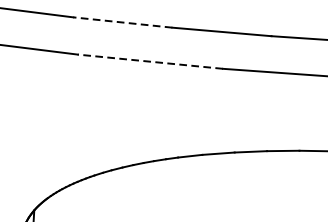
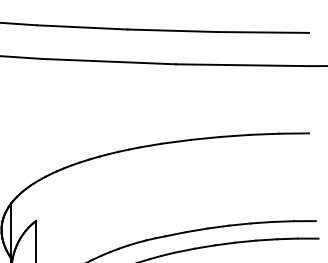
line: (122, 22) -> (81, 27), dashed -> solid
line: (150, 61) -> (109, 61), dashed -> solid

